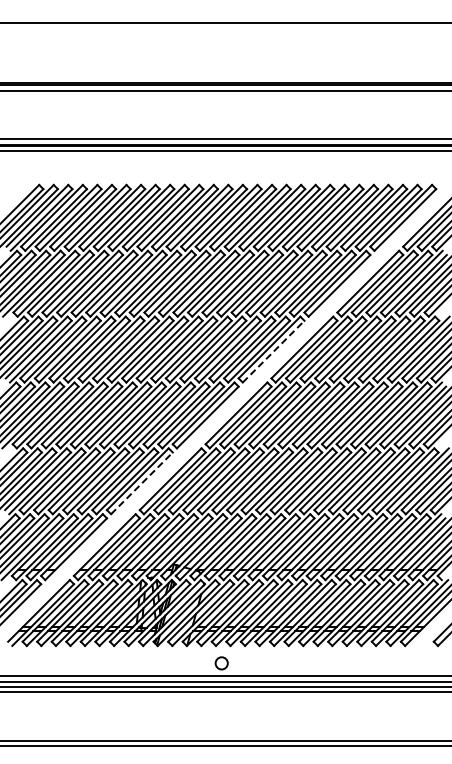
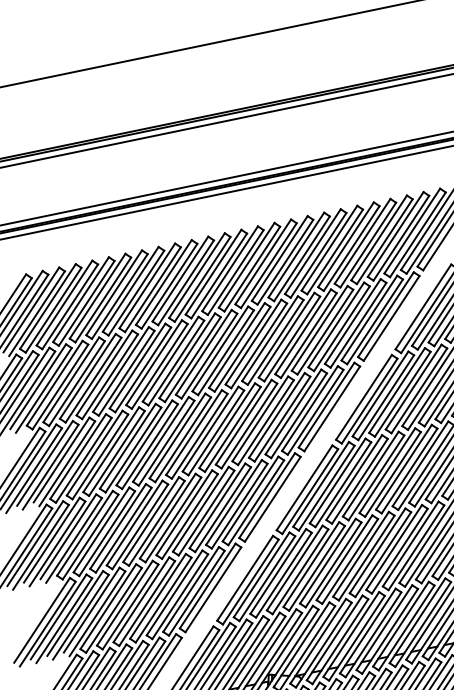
line: (273, 351) -> (332, 408), dashed -> solid
line: (141, 483) -> (212, 590), dashed -> solid

